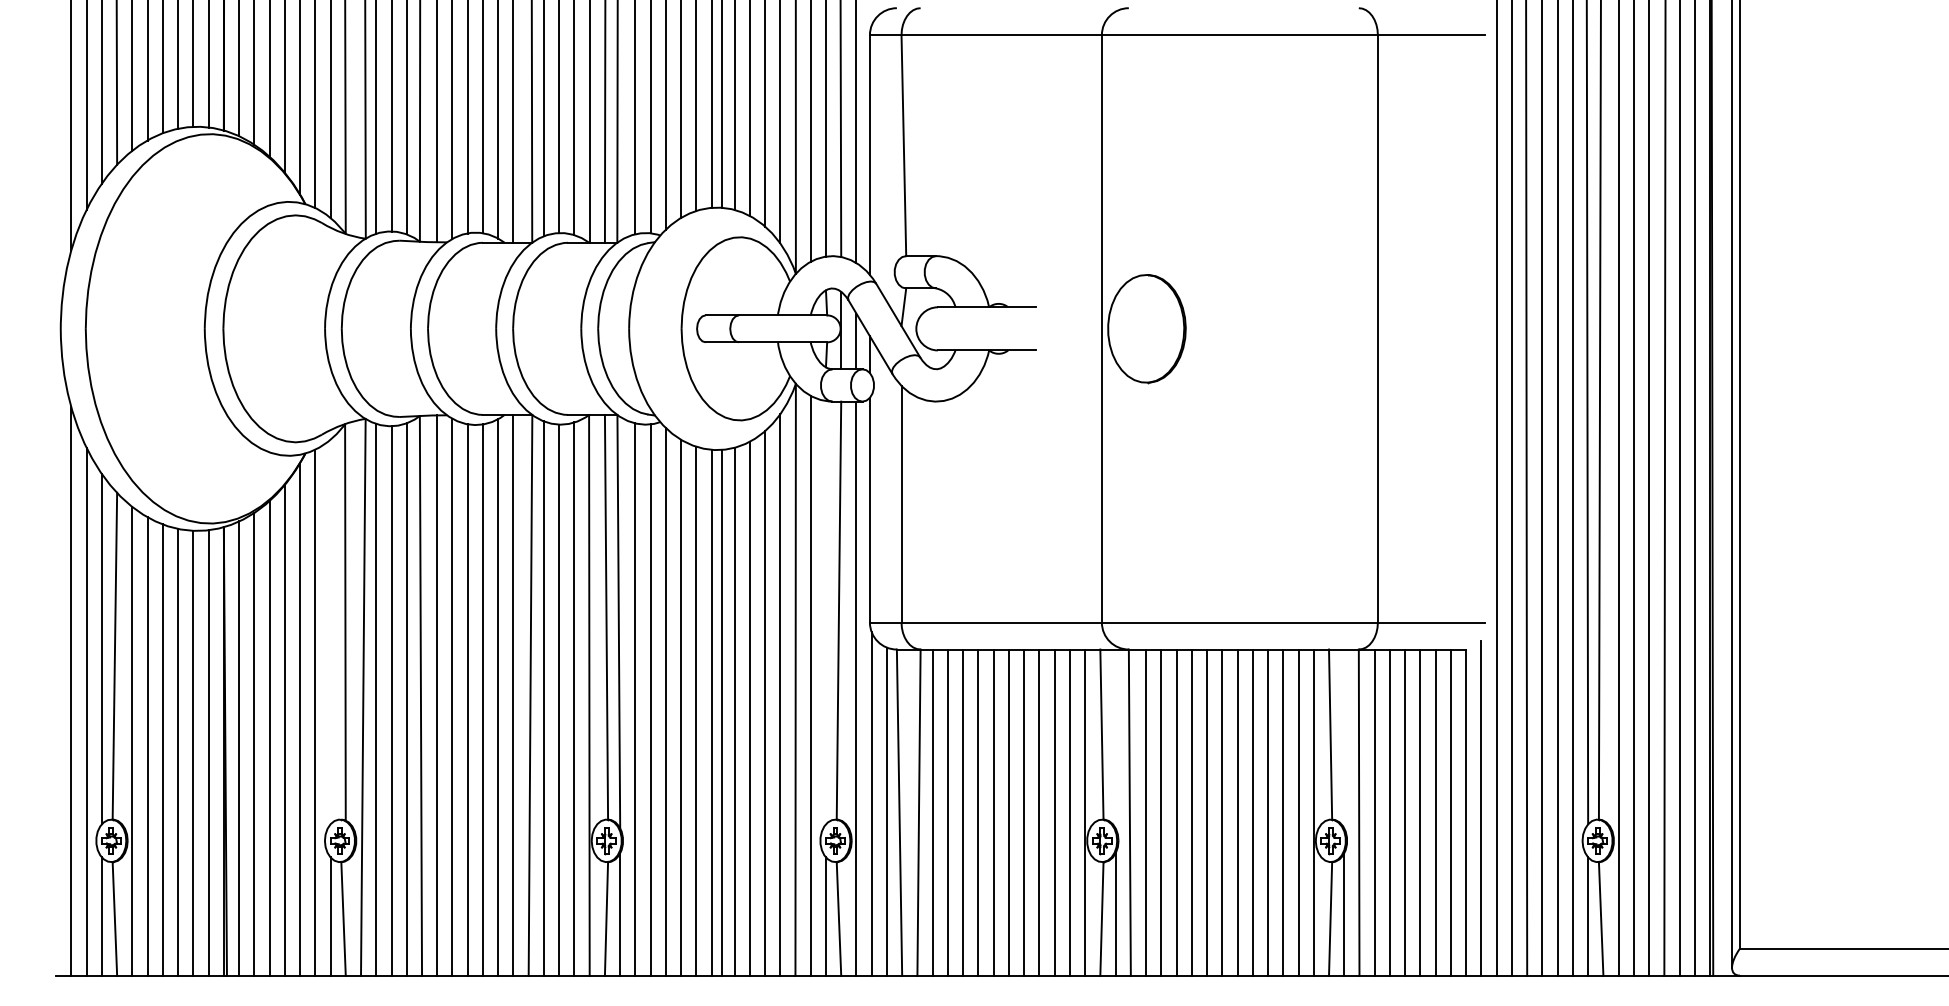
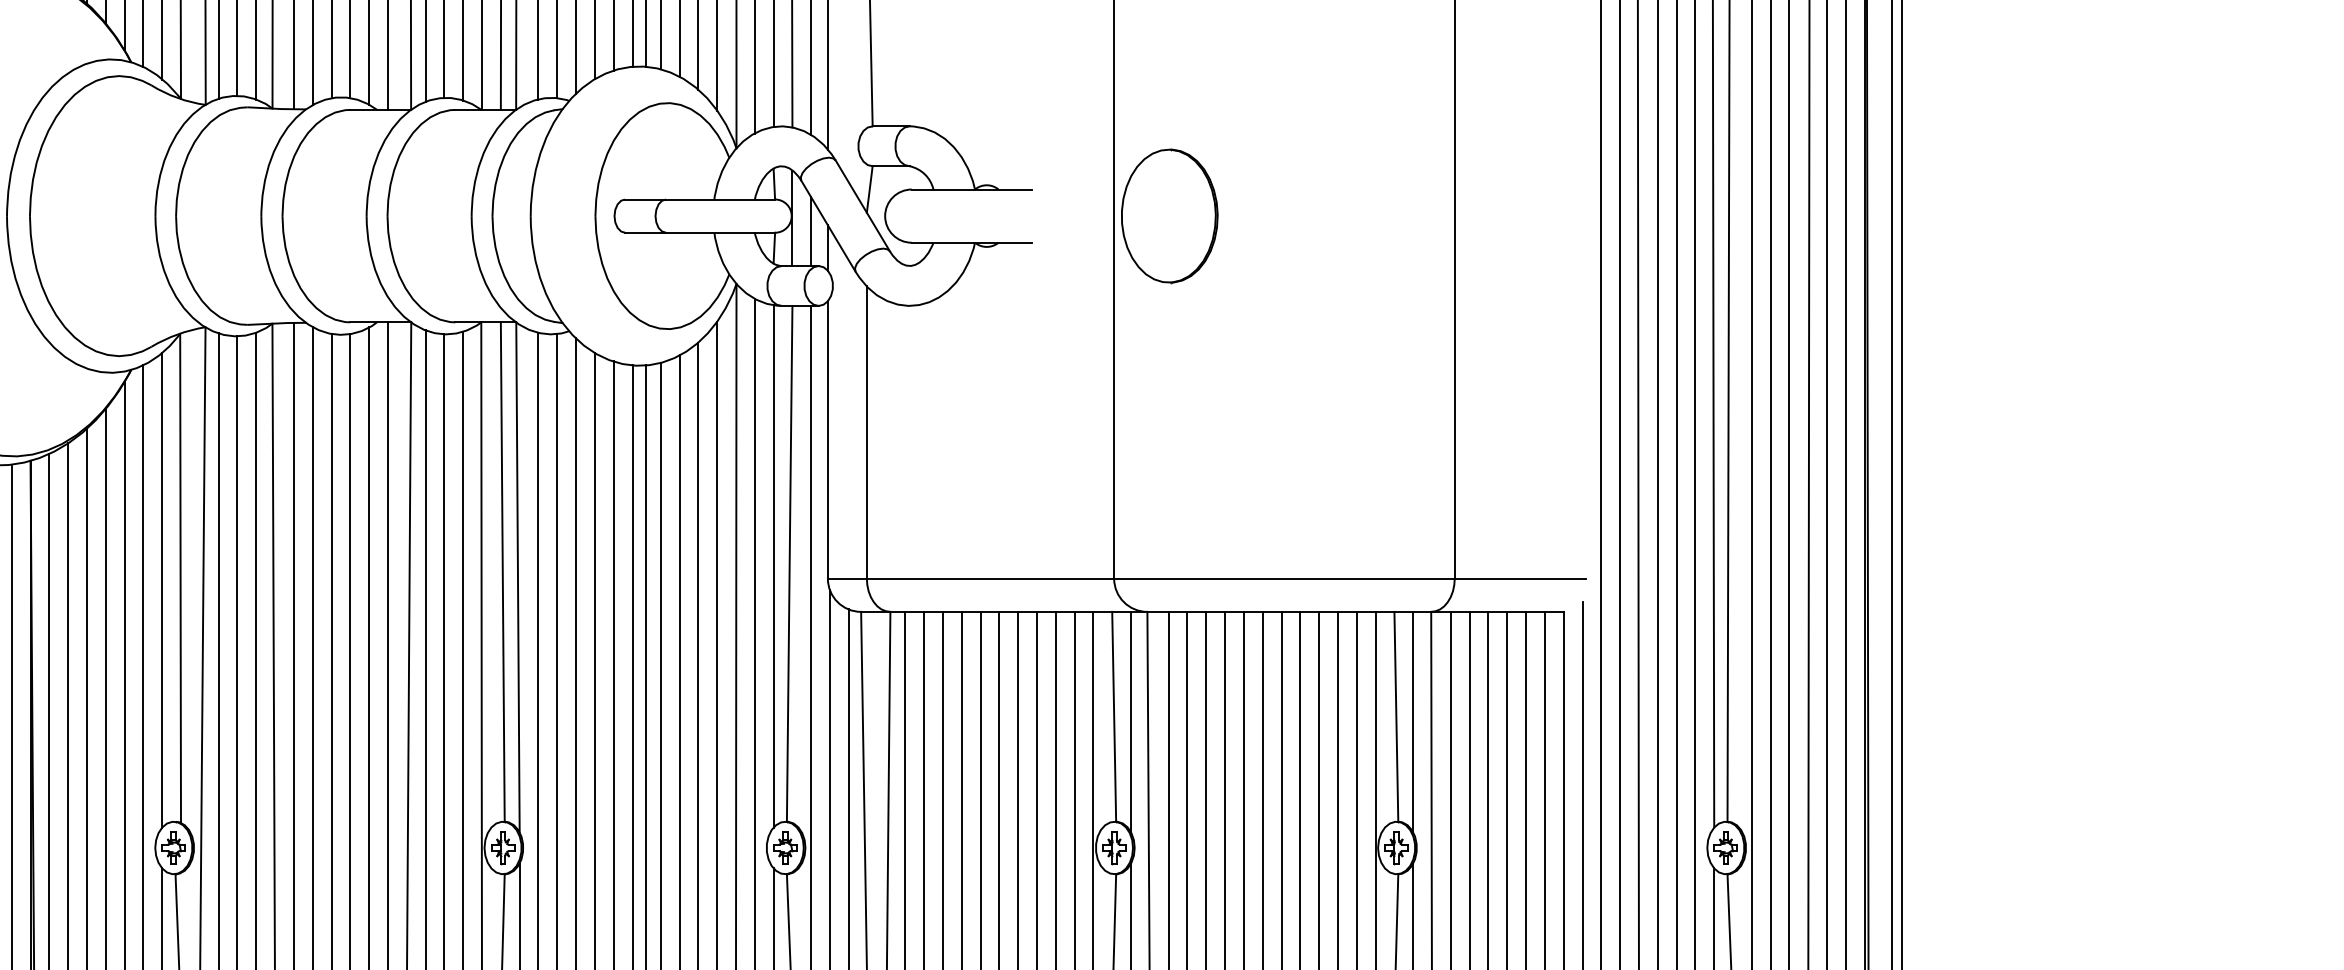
line: (825, 612) -> (773, 566), added
line: (330, 631) -> (162, 589), added
line: (1115, 738) -> (1130, 721), added
line: (1344, 738) -> (1413, 721), added

